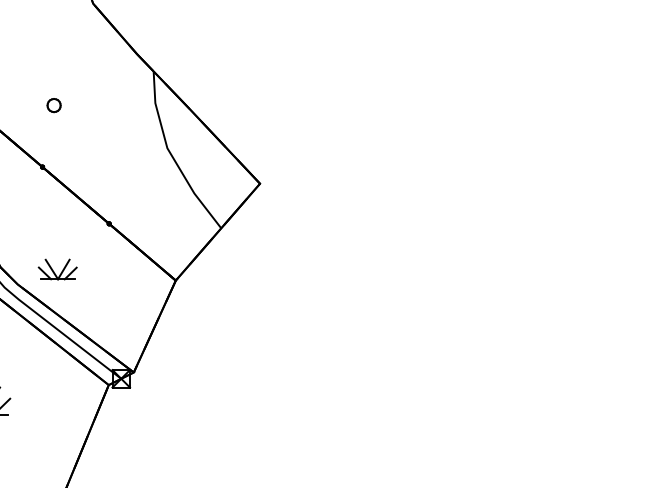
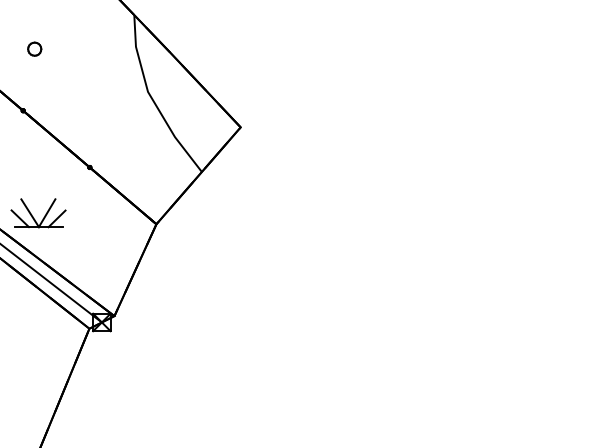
part: (57, 269) -> (38, 213), size x1.43

